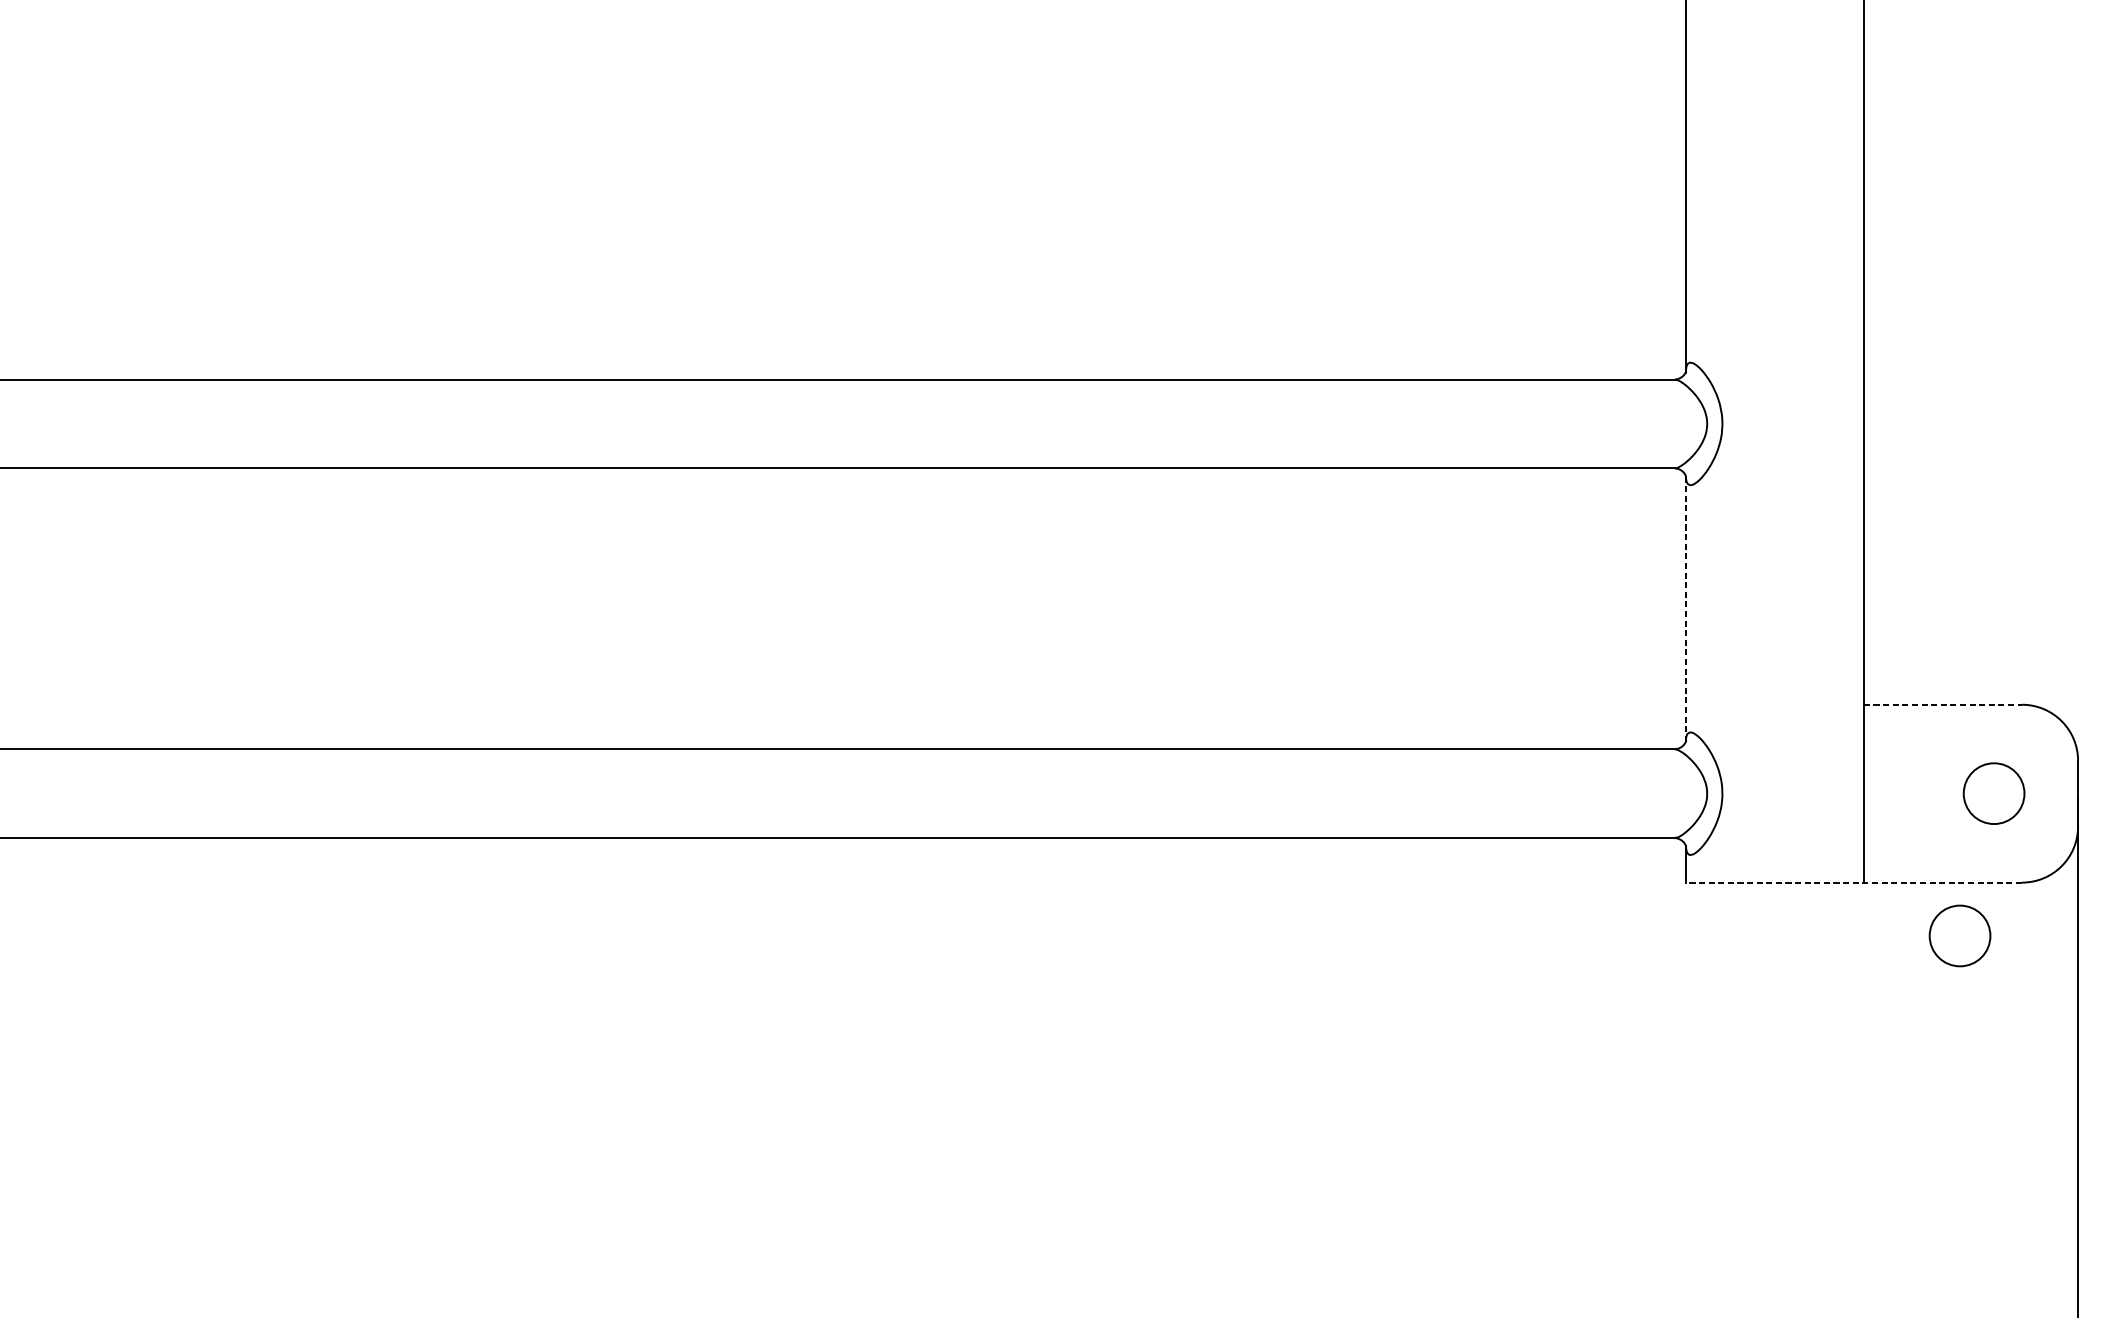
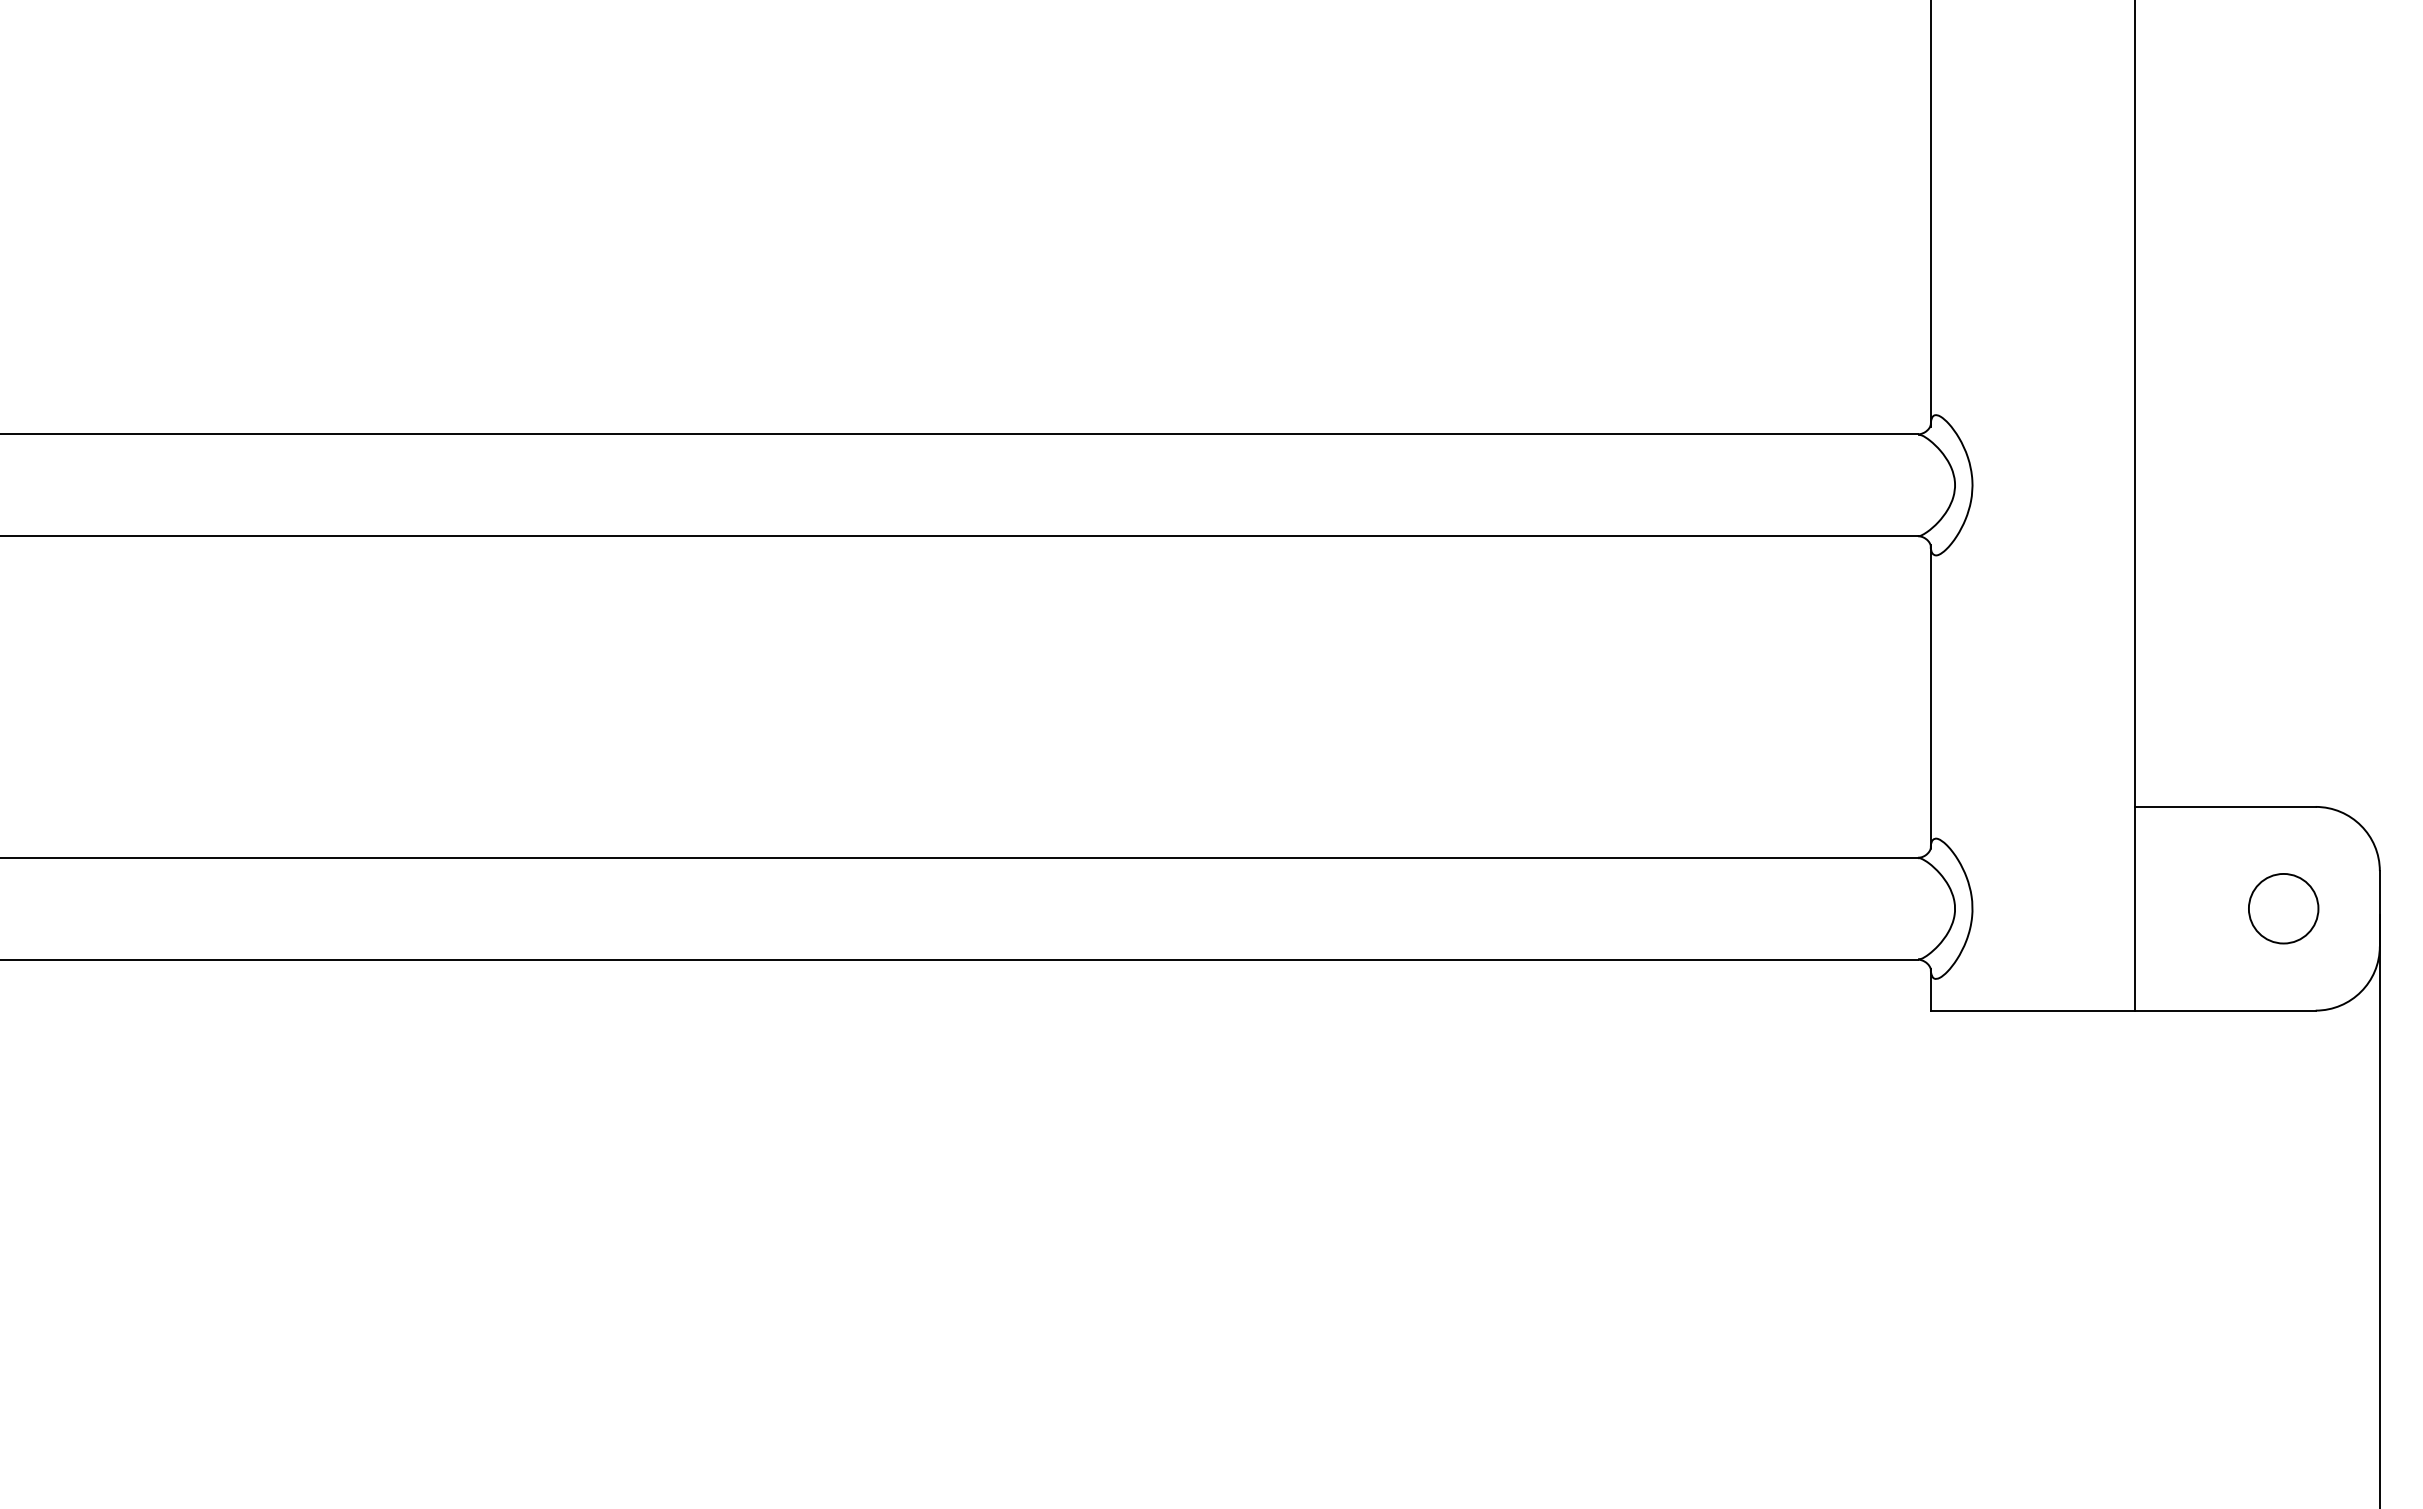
line: (1685, 609) -> (1930, 697), dashed -> solid
line: (1943, 704) -> (2225, 806), dashed -> solid
line: (1853, 882) -> (2122, 1010), dashed -> solid
circle: (1959, 935) -> (2244, 1071), removed

